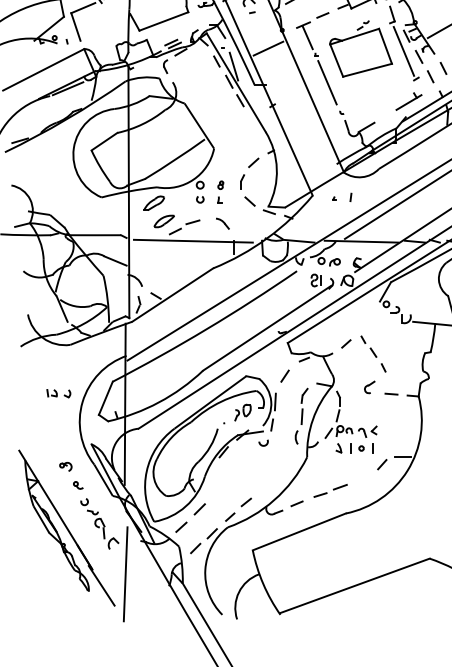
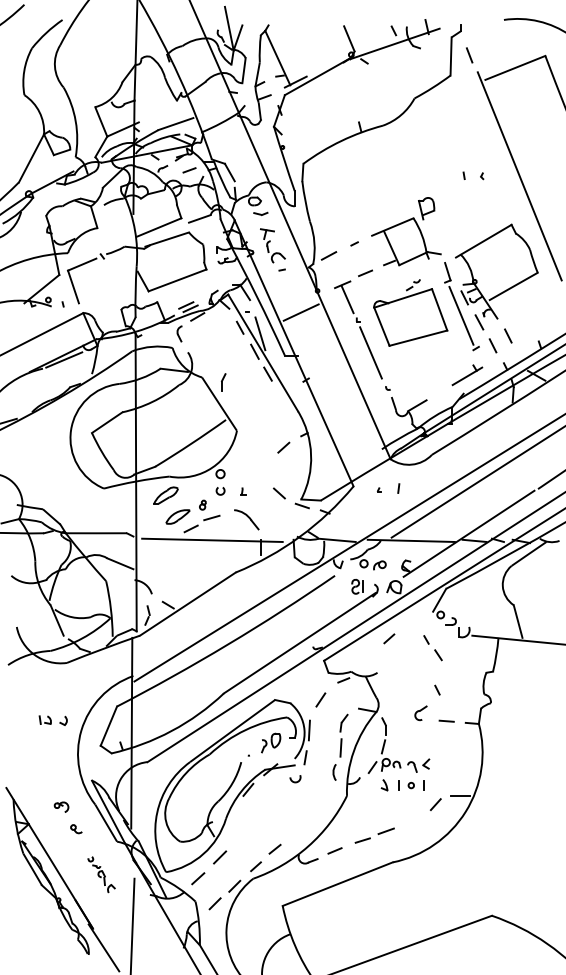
part: (242, 182) -> (223, 382), moved
part: (220, 184) -> (202, 504), moved
part: (223, 223) -> (247, 519), size x1.6
line: (346, 343) -> (389, 638), moved
part: (368, 347) -> (432, 648), moved
part: (99, 523) -> (101, 874), size x0.6

